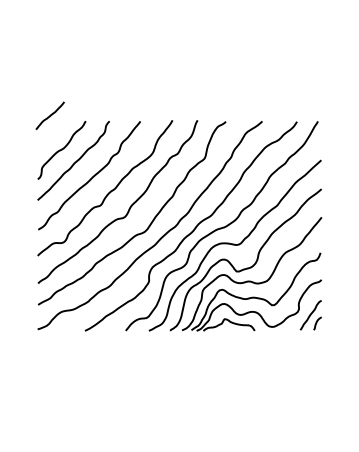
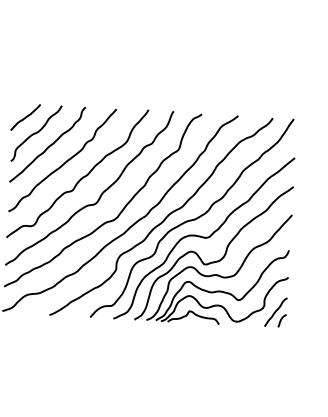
curve: (49, 115) -> (25, 117), moved

